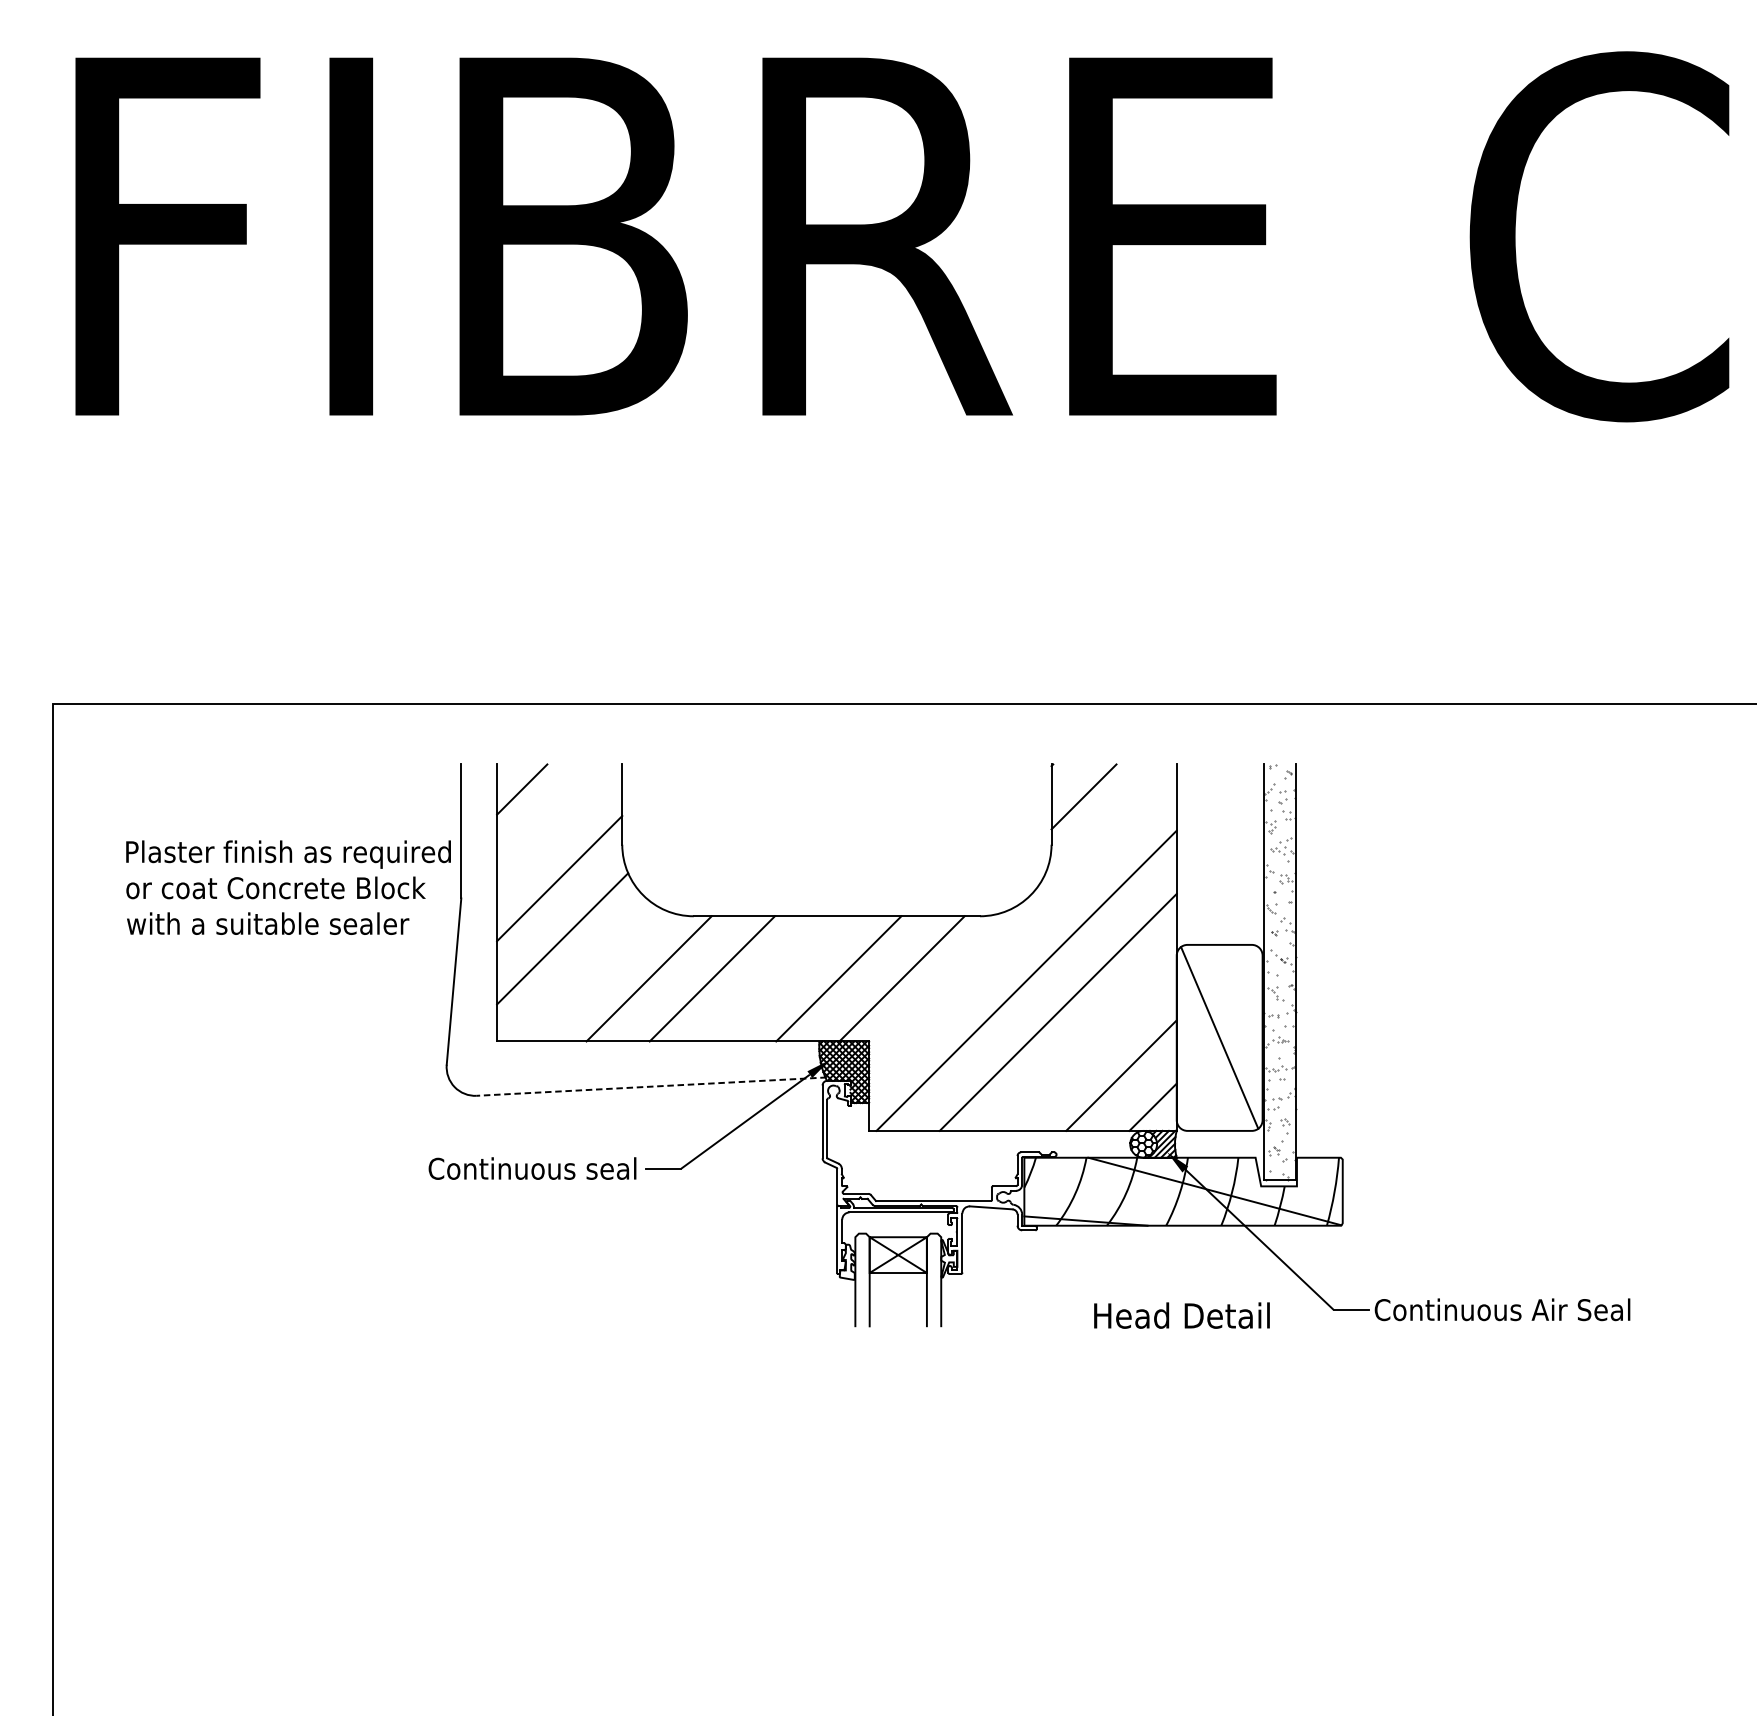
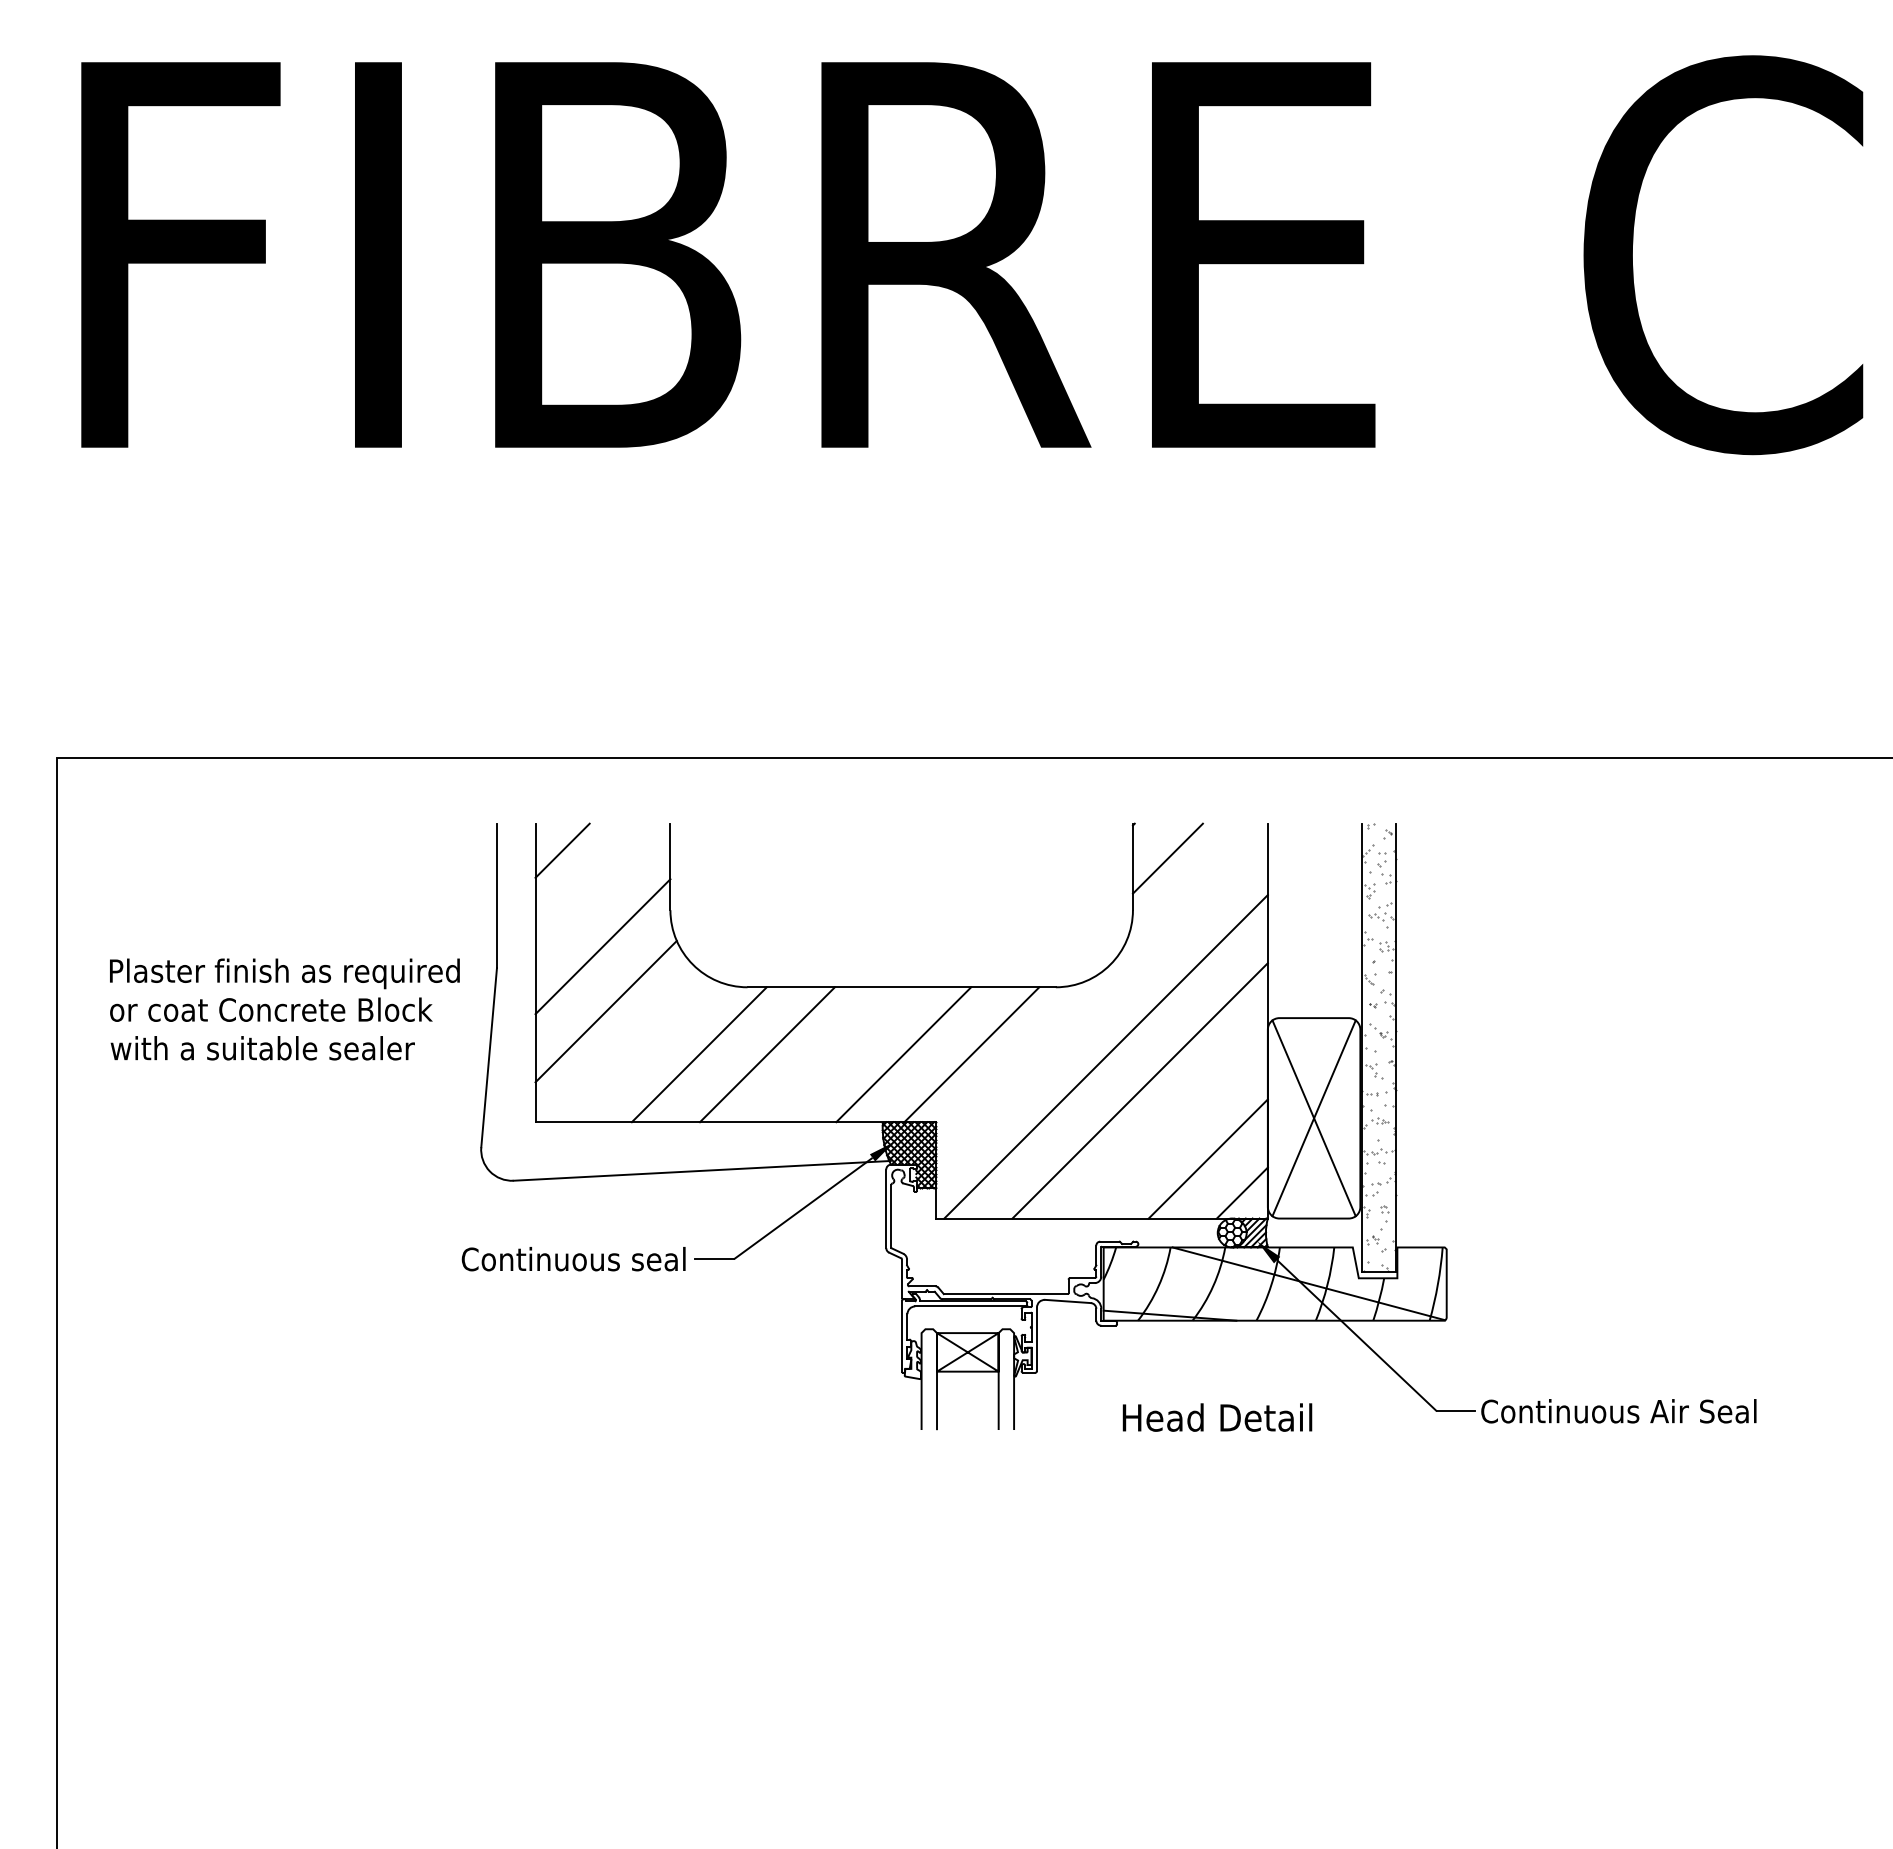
text: (288, 887) -> (284, 1009), moved
line: (1219, 1038) -> (1313, 1118), added
line: (652, 1086) -> (702, 1170), dashed -> solid
text: (1181, 1315) -> (1217, 1417), moved

